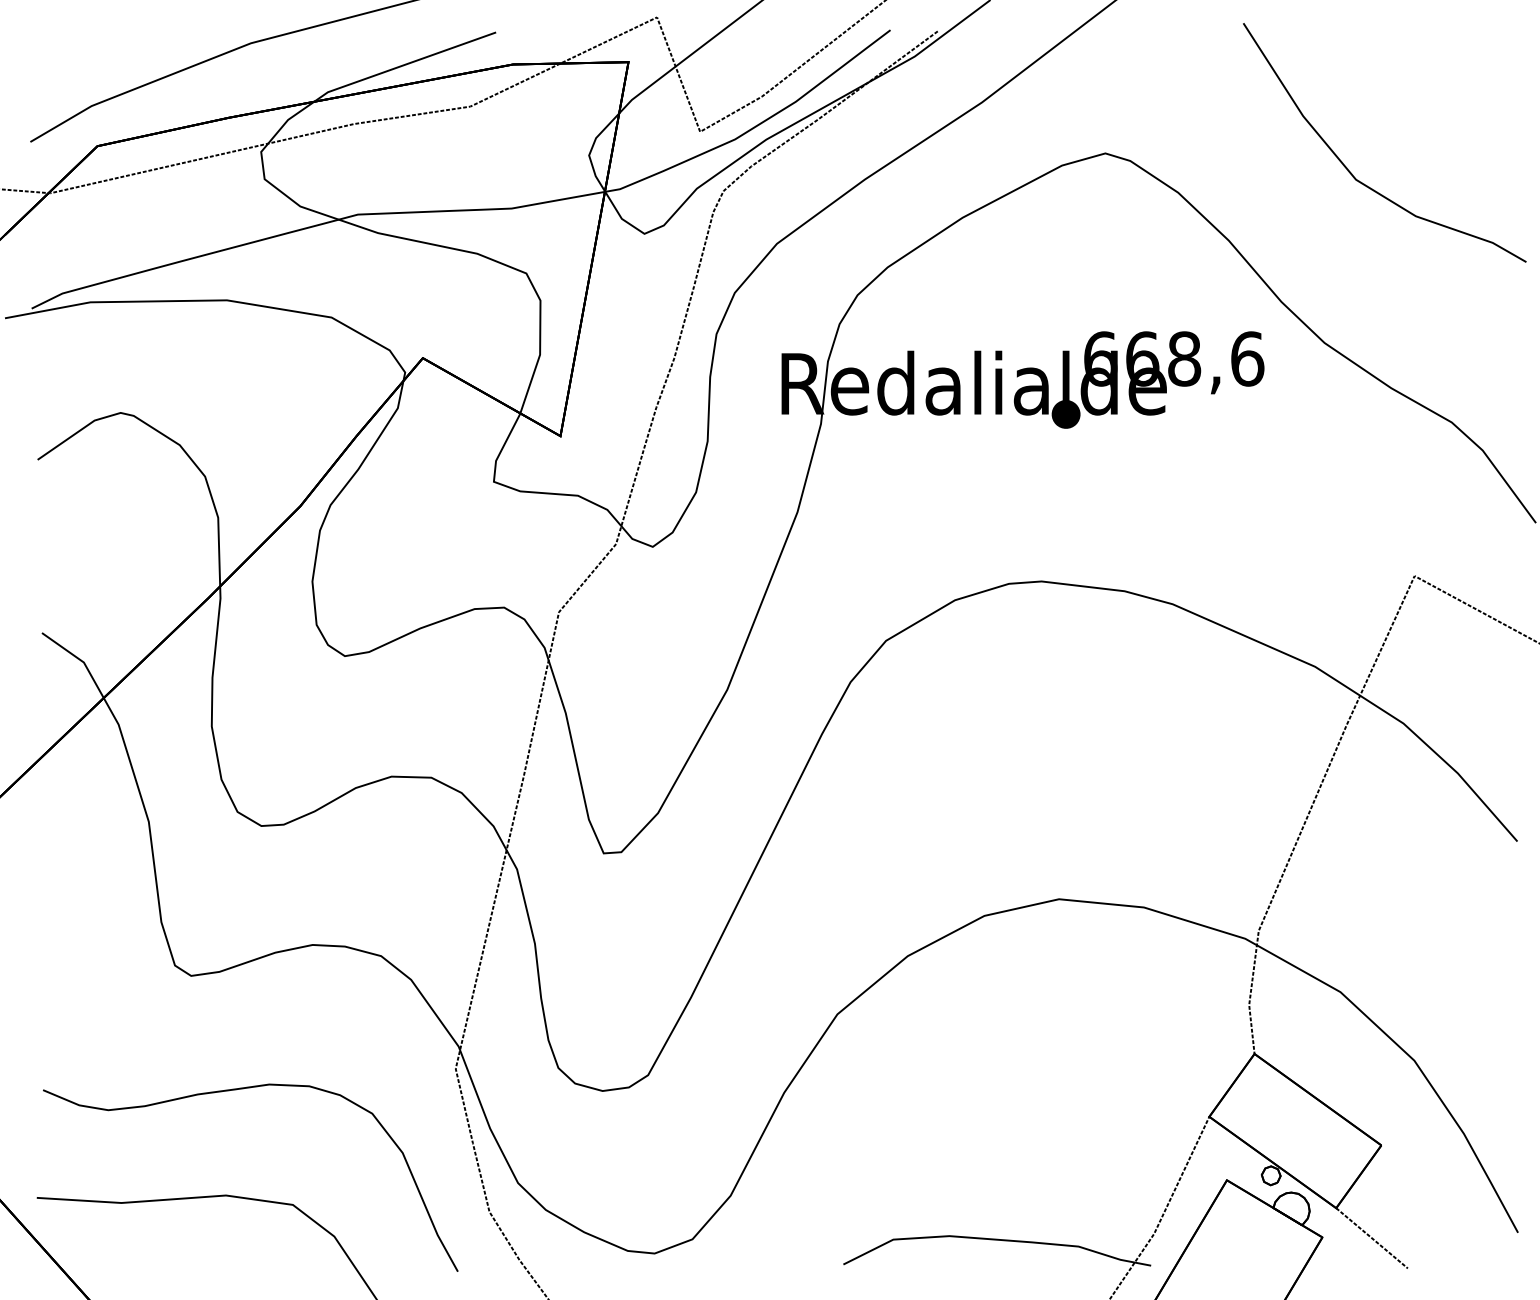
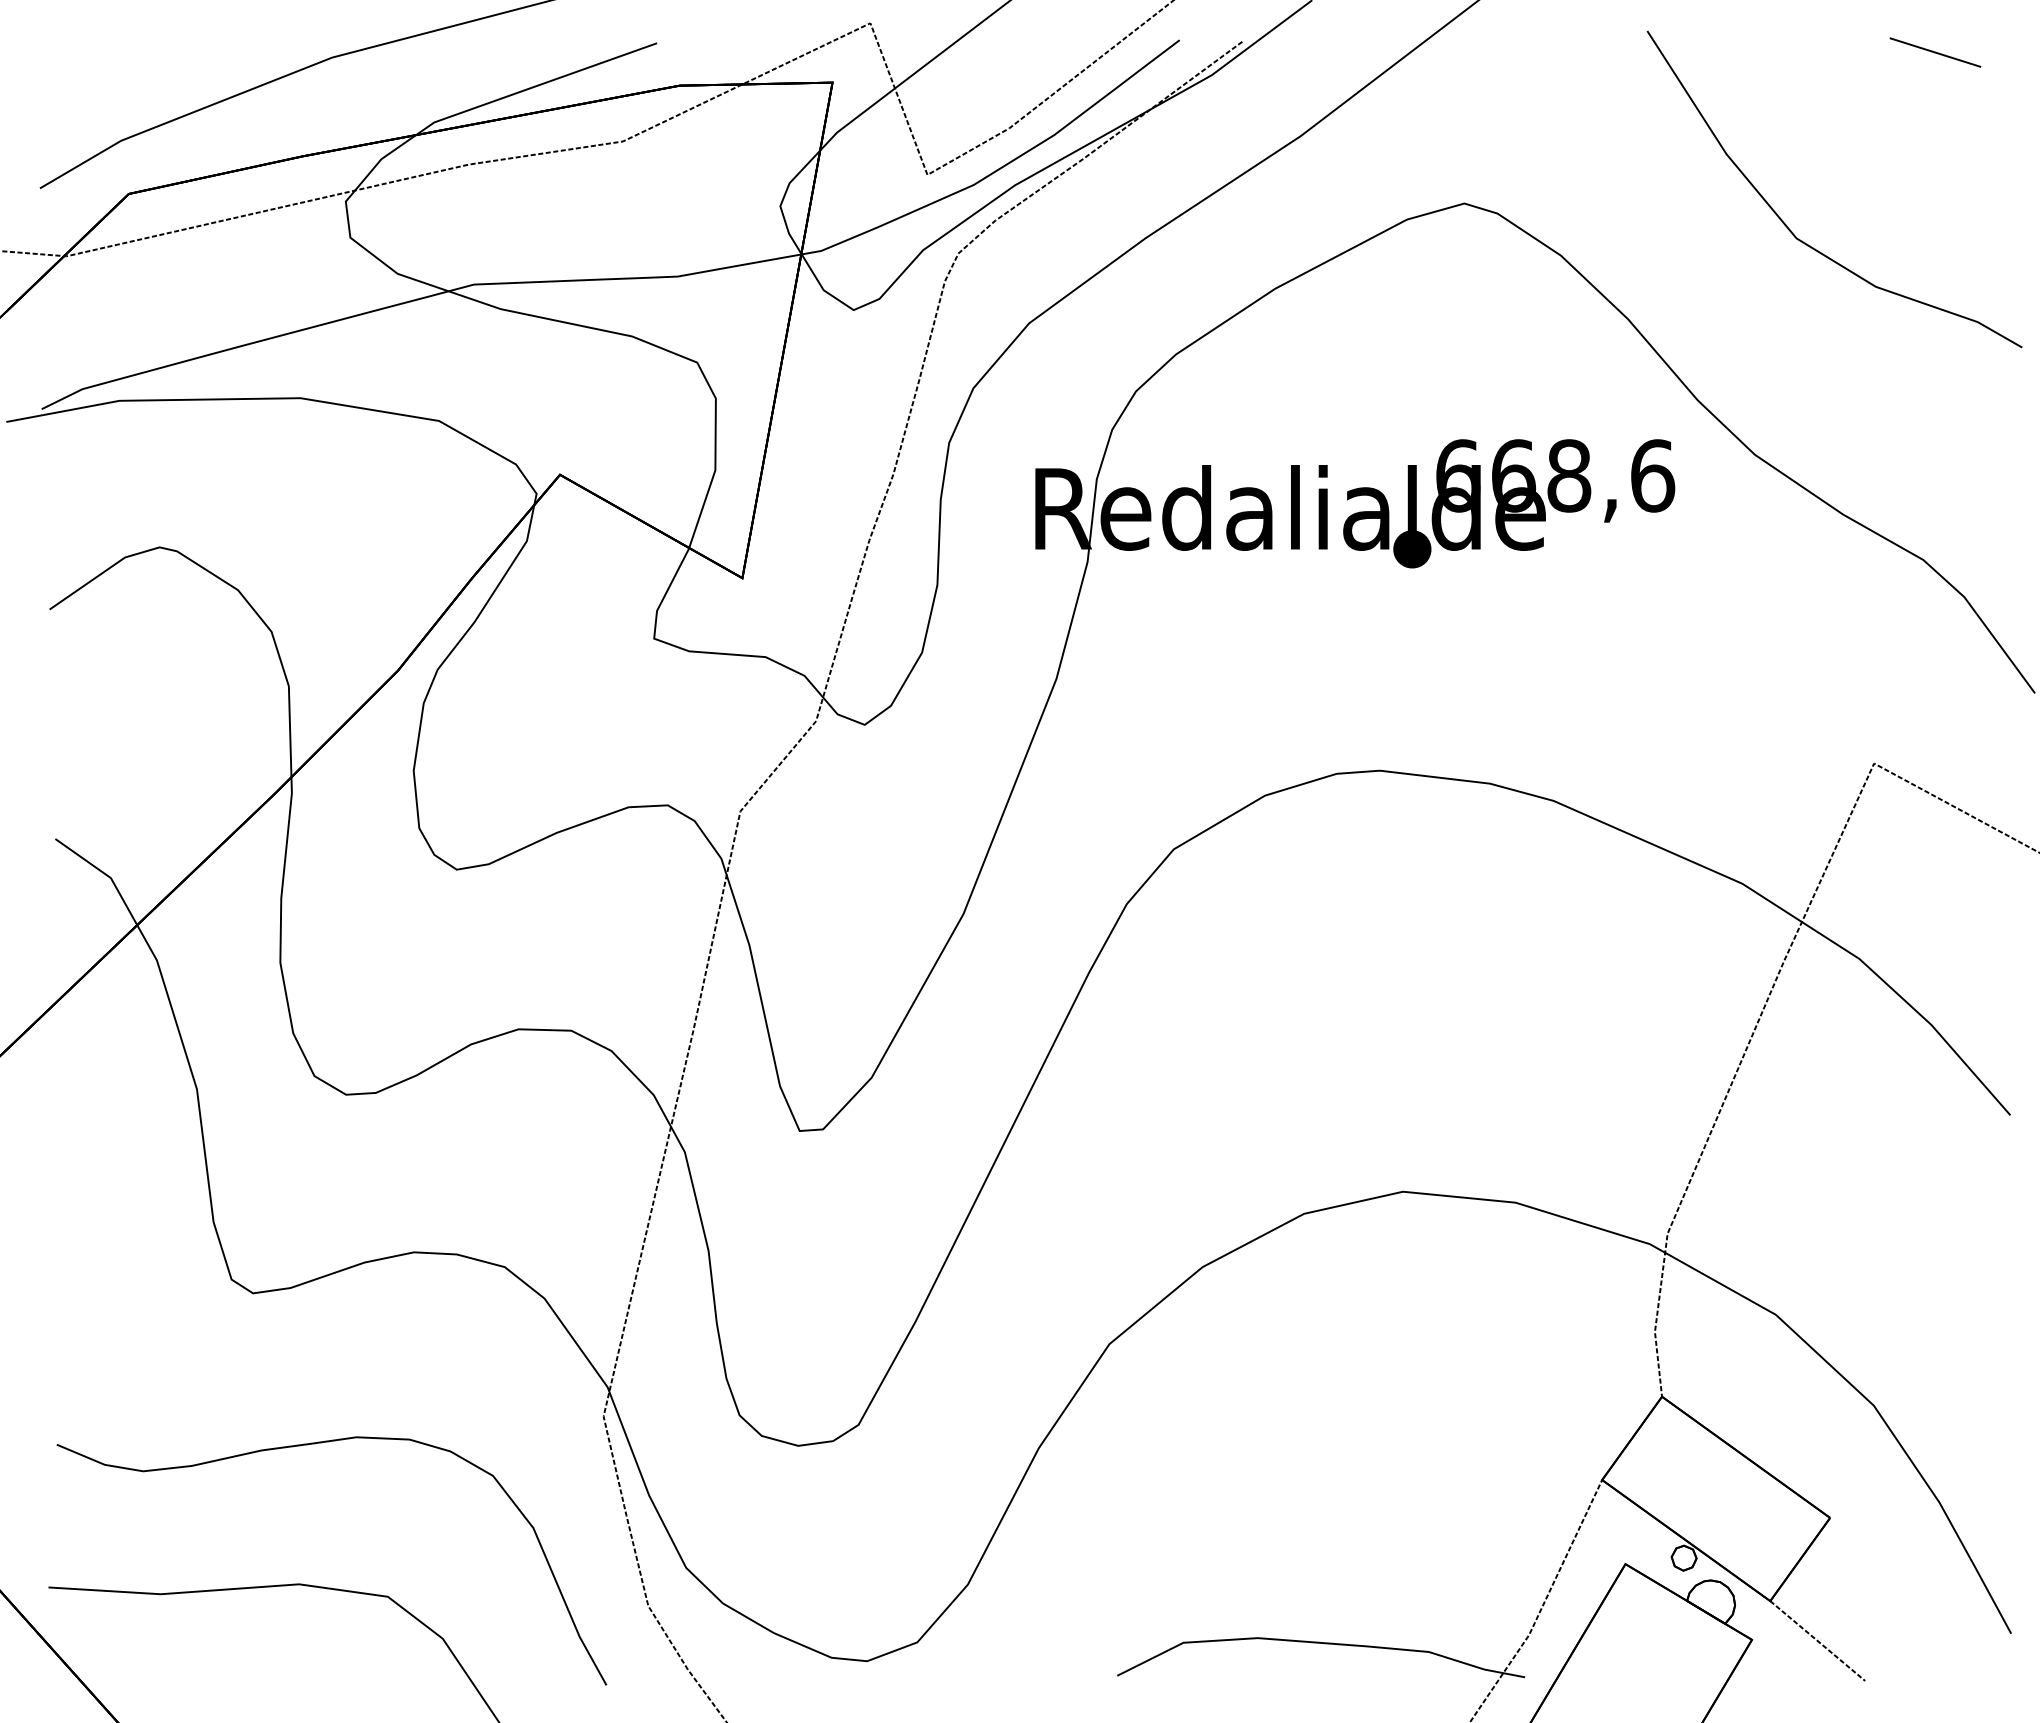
line: (1460, 39) -> (1935, 52), added

